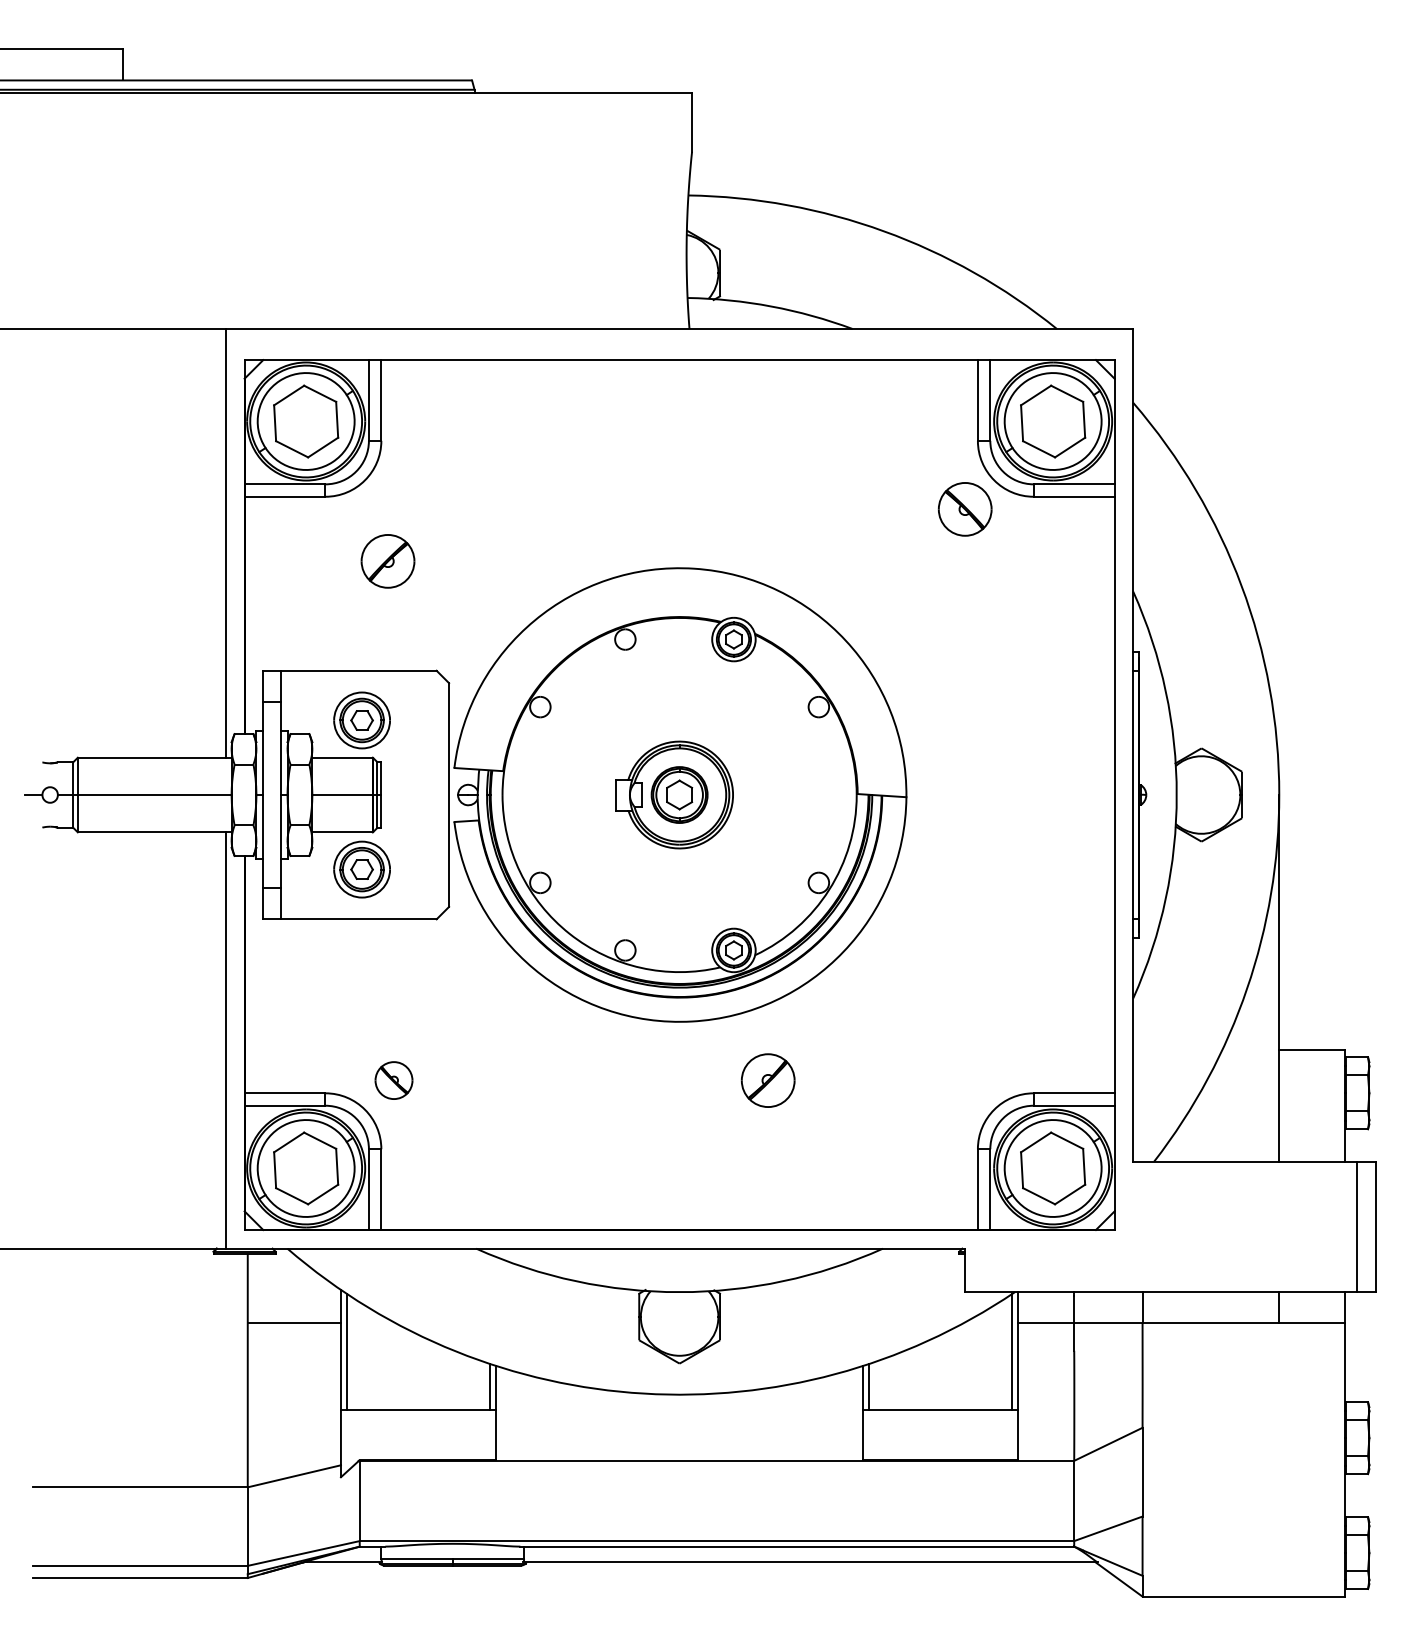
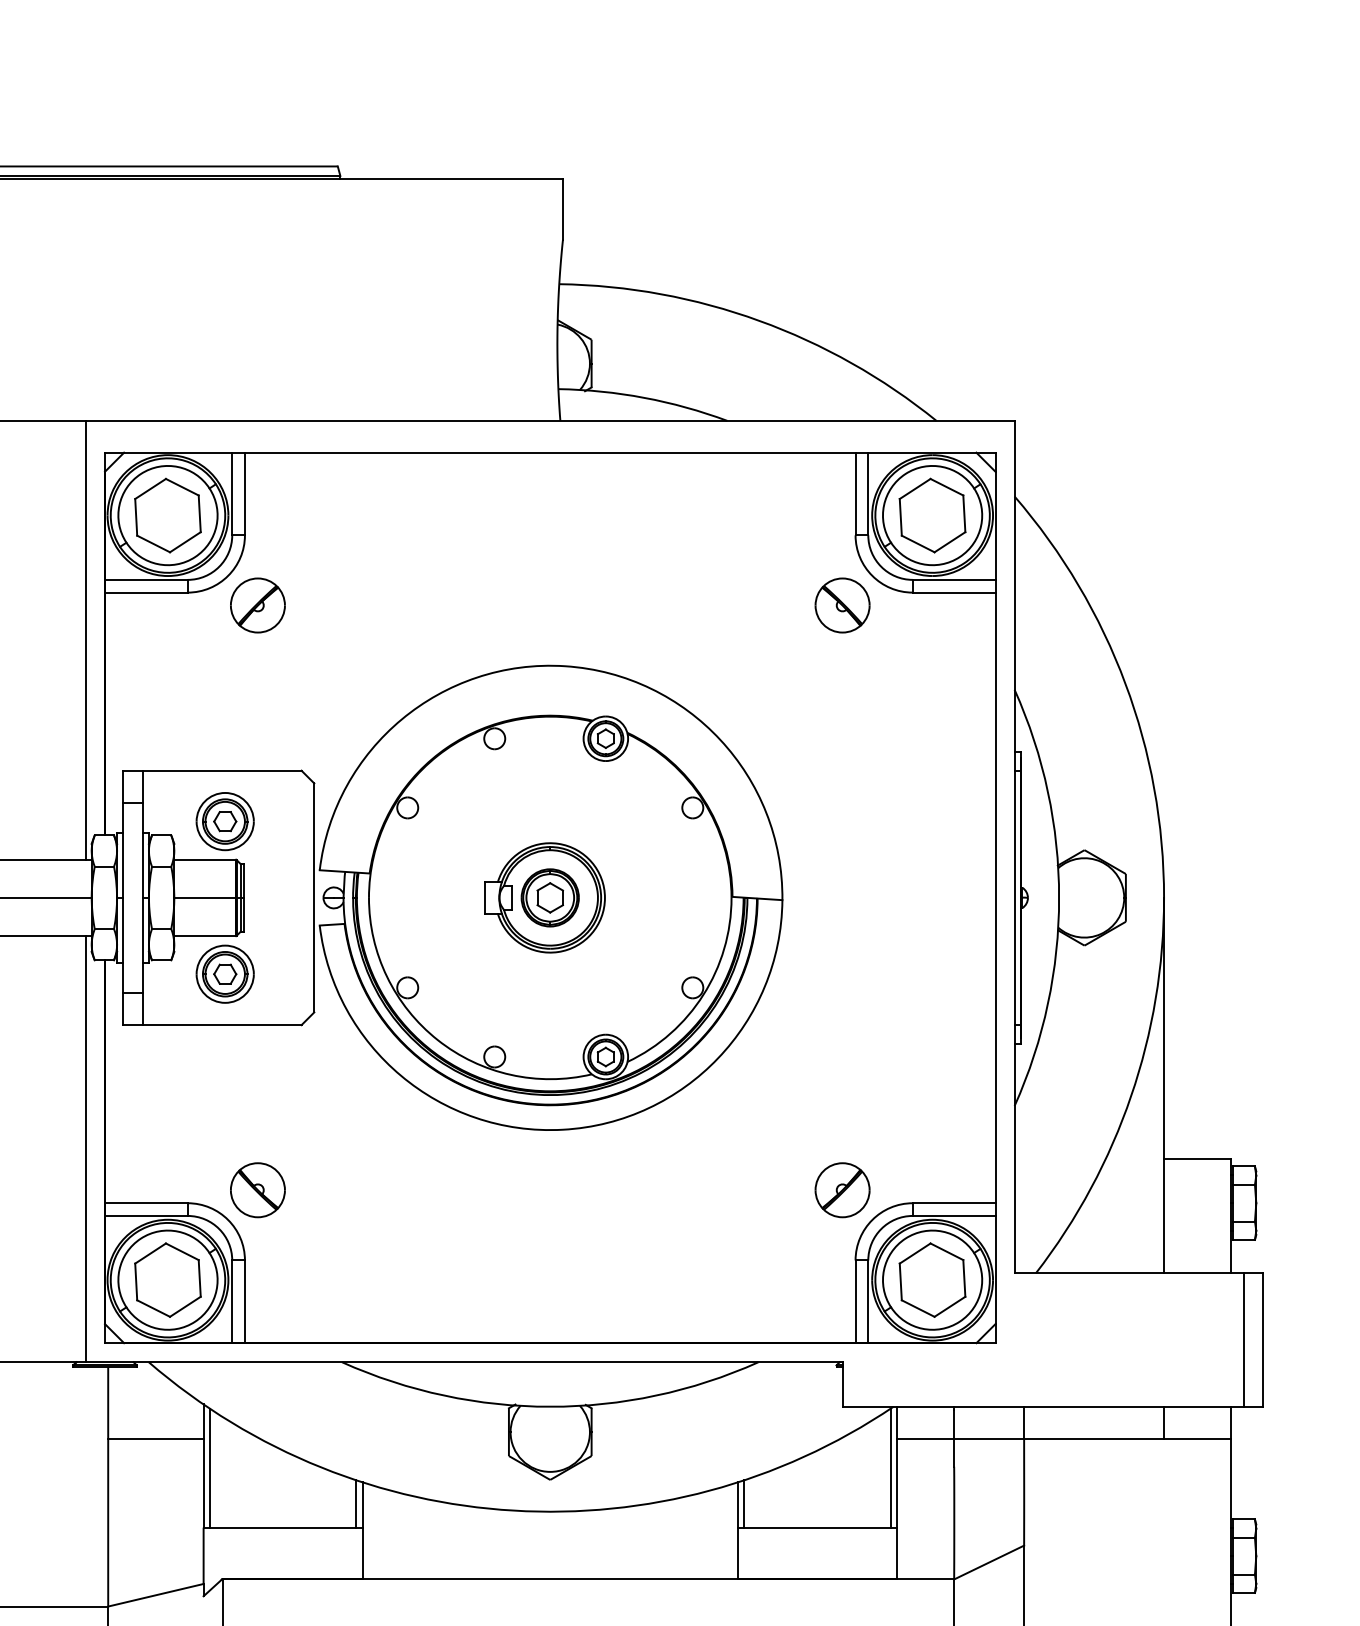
part: (387, 561) -> (257, 605), moved
part: (393, 1080) -> (257, 1190), size x1.43
part: (767, 1080) -> (841, 1190), moved

